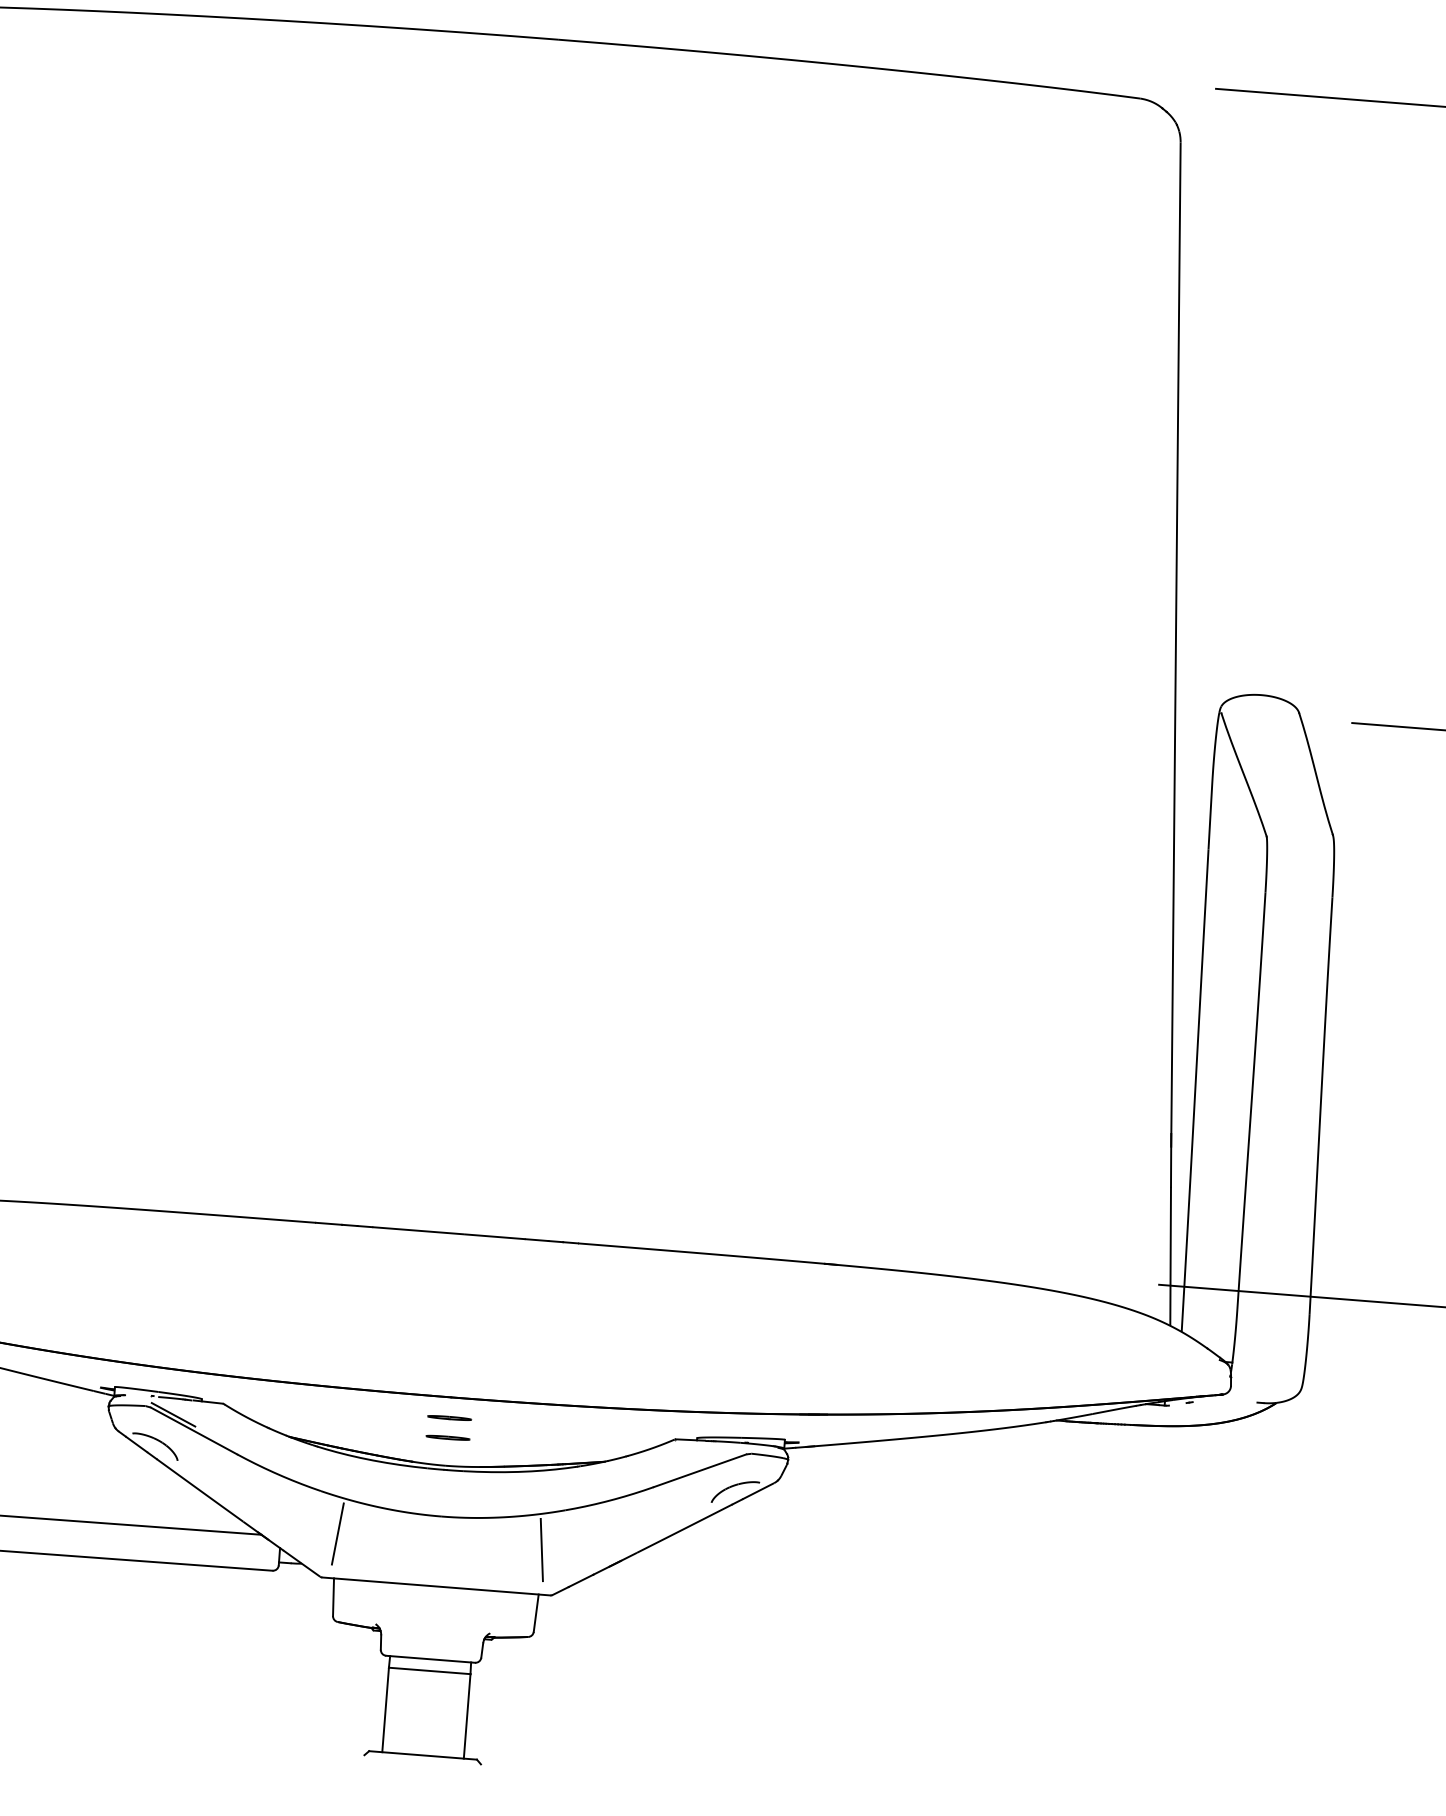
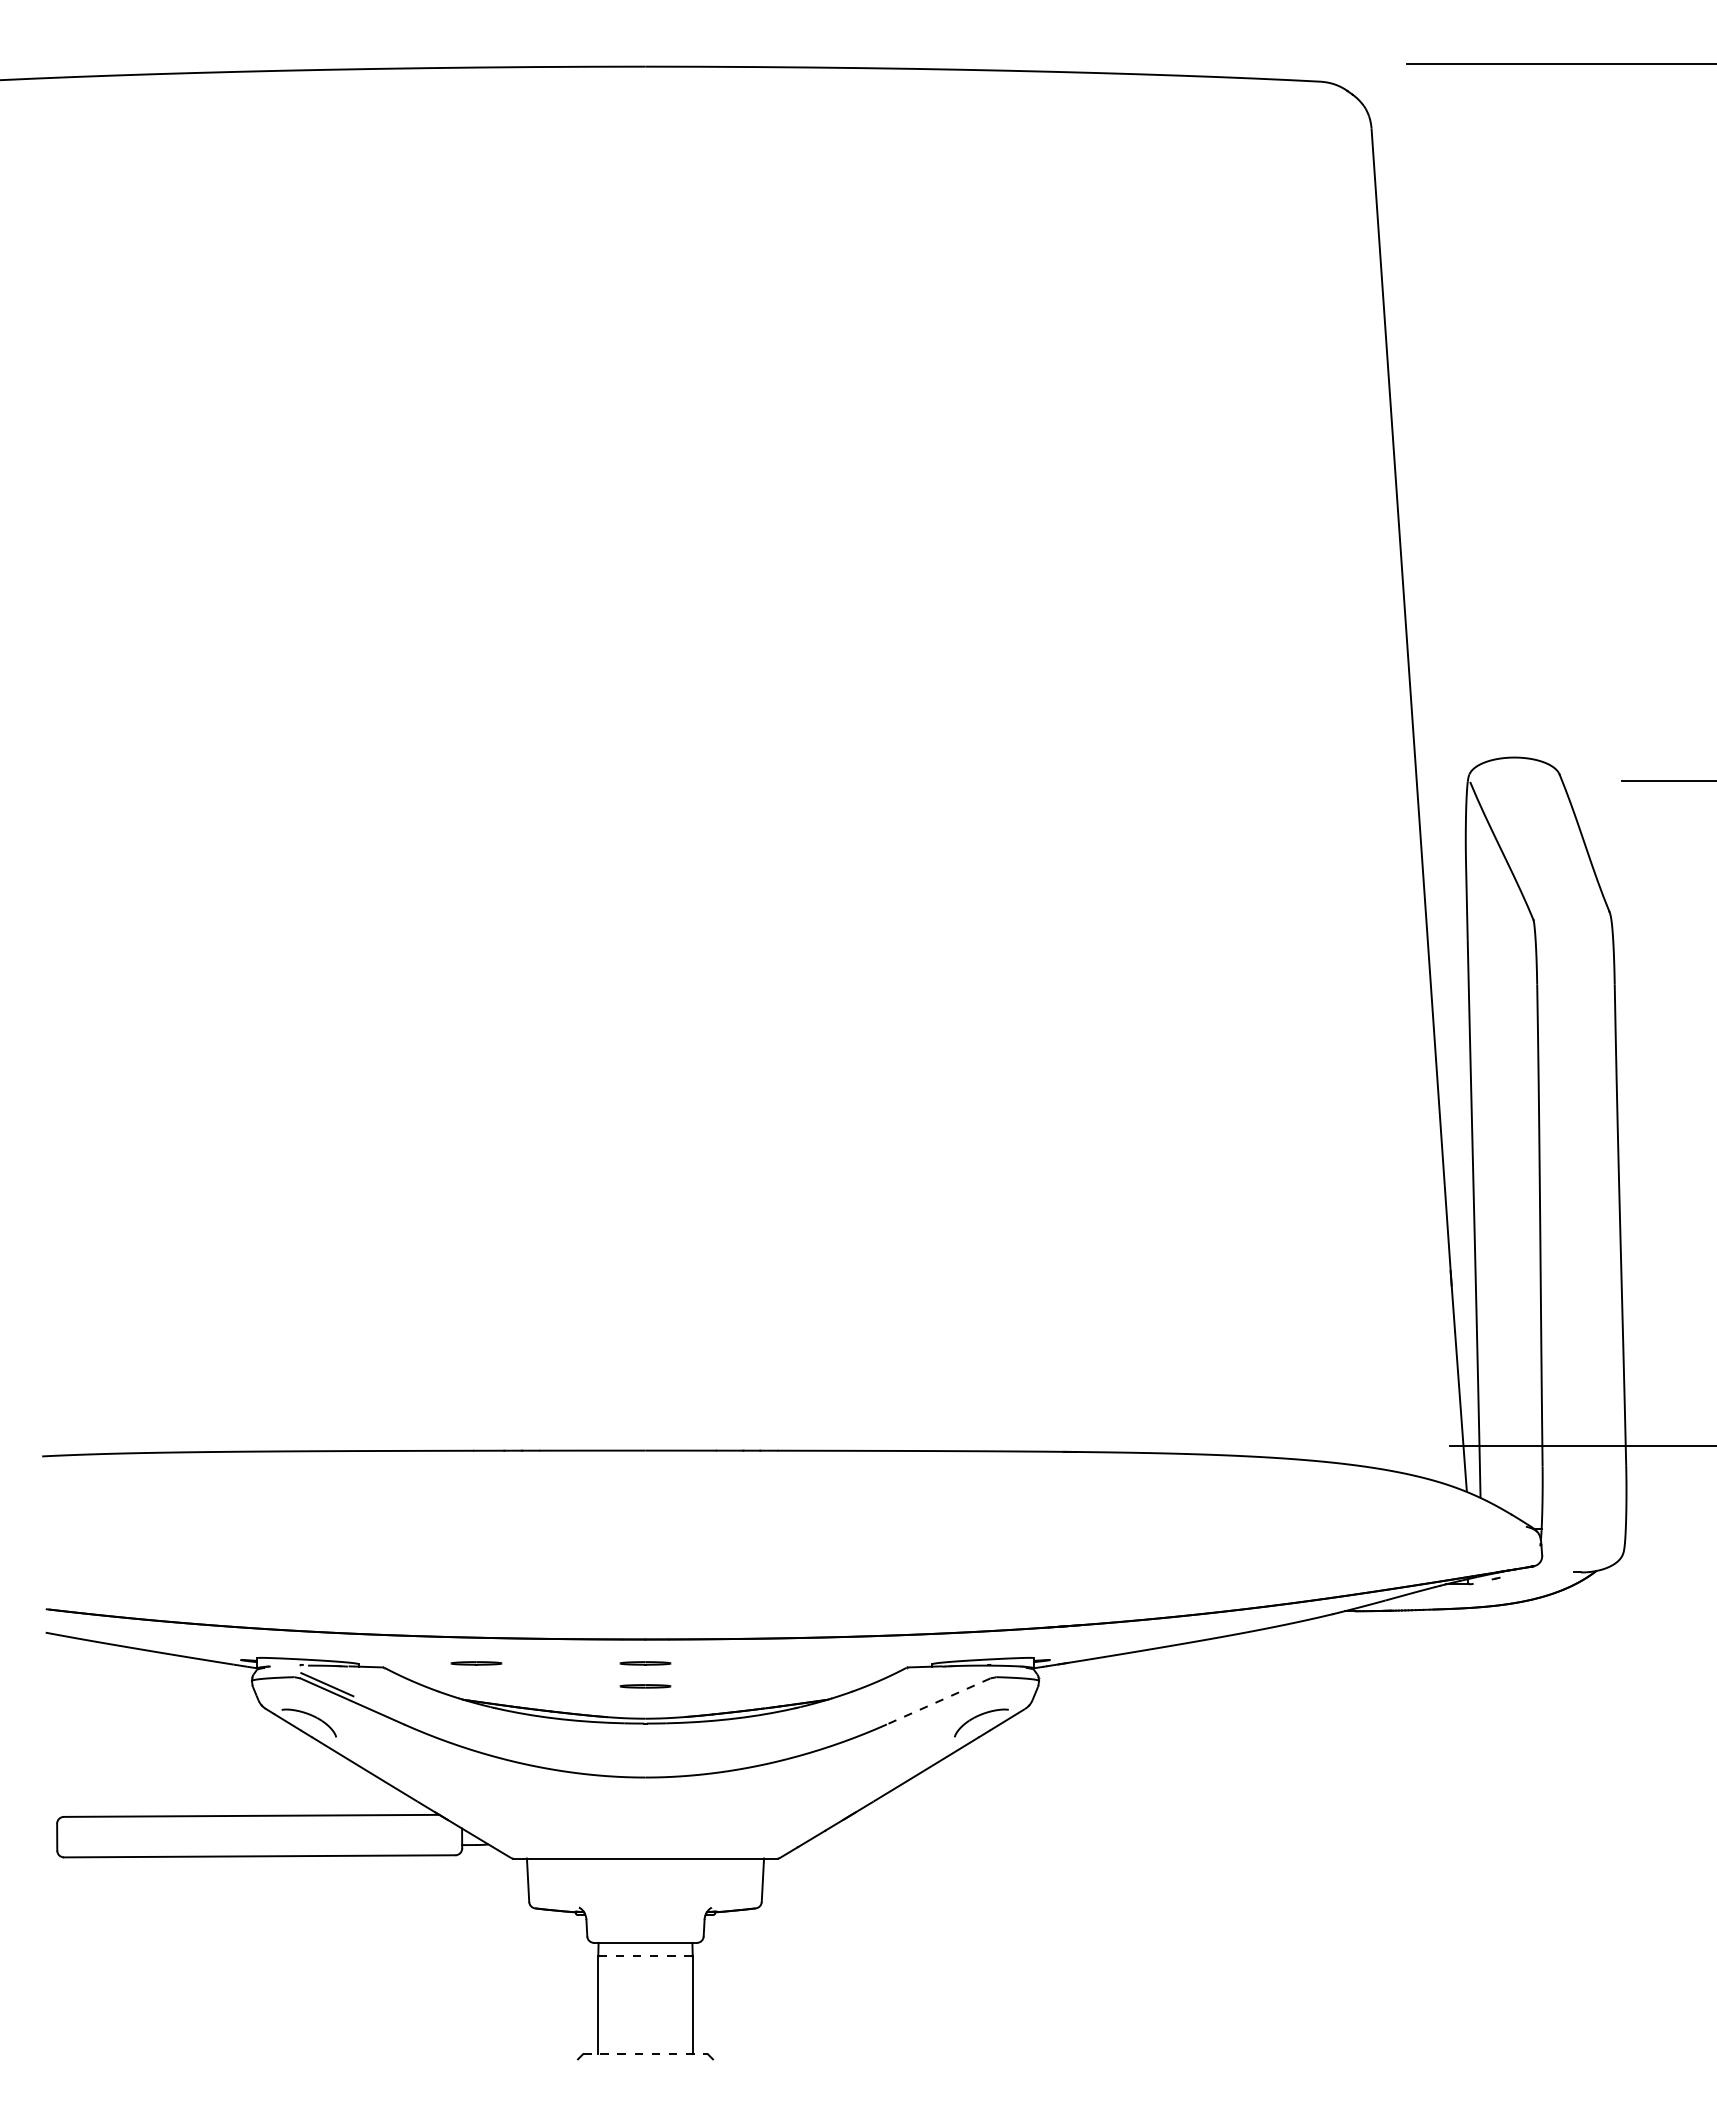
line: (303, 1406) -> (476, 1663), added
line: (699, 1470) -> (938, 1701), solid -> dashed
line: (338, 1533) -> (527, 1806), removed
line: (541, 1549) -> (763, 1806), removed
line: (429, 1671) -> (645, 1956), solid -> dashed
line: (423, 1755) -> (646, 2054), solid -> dashed

